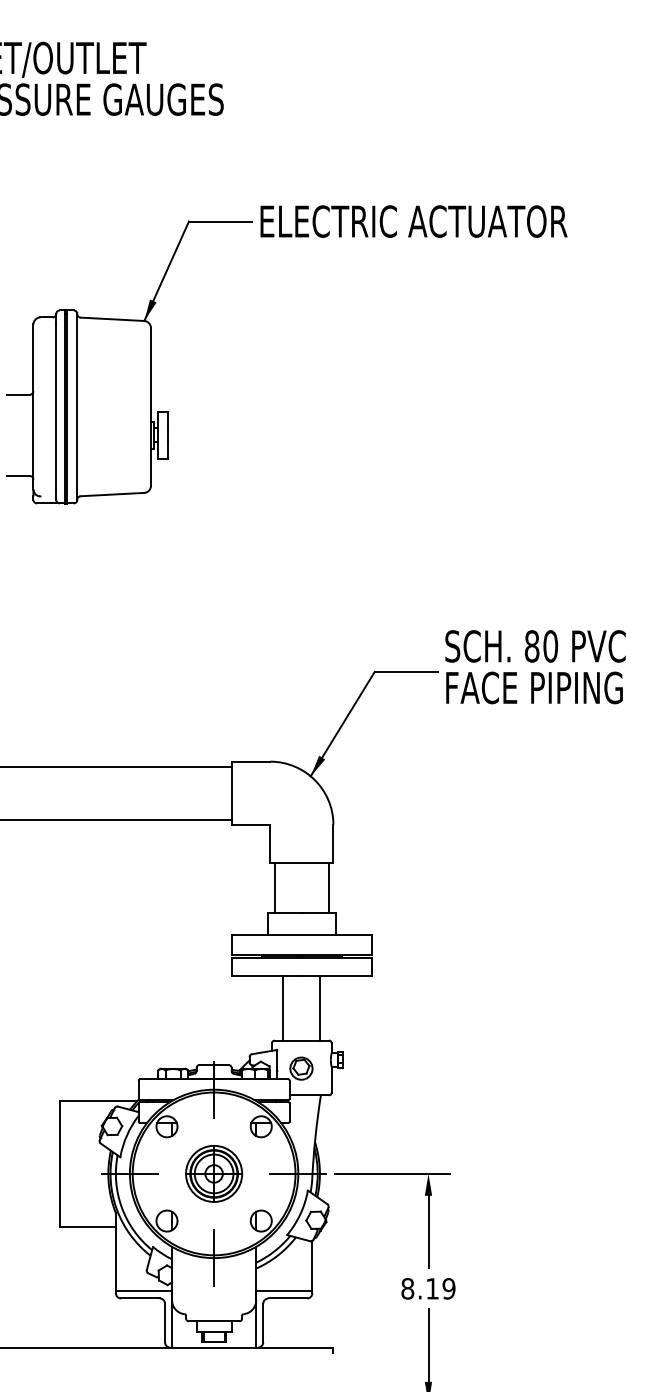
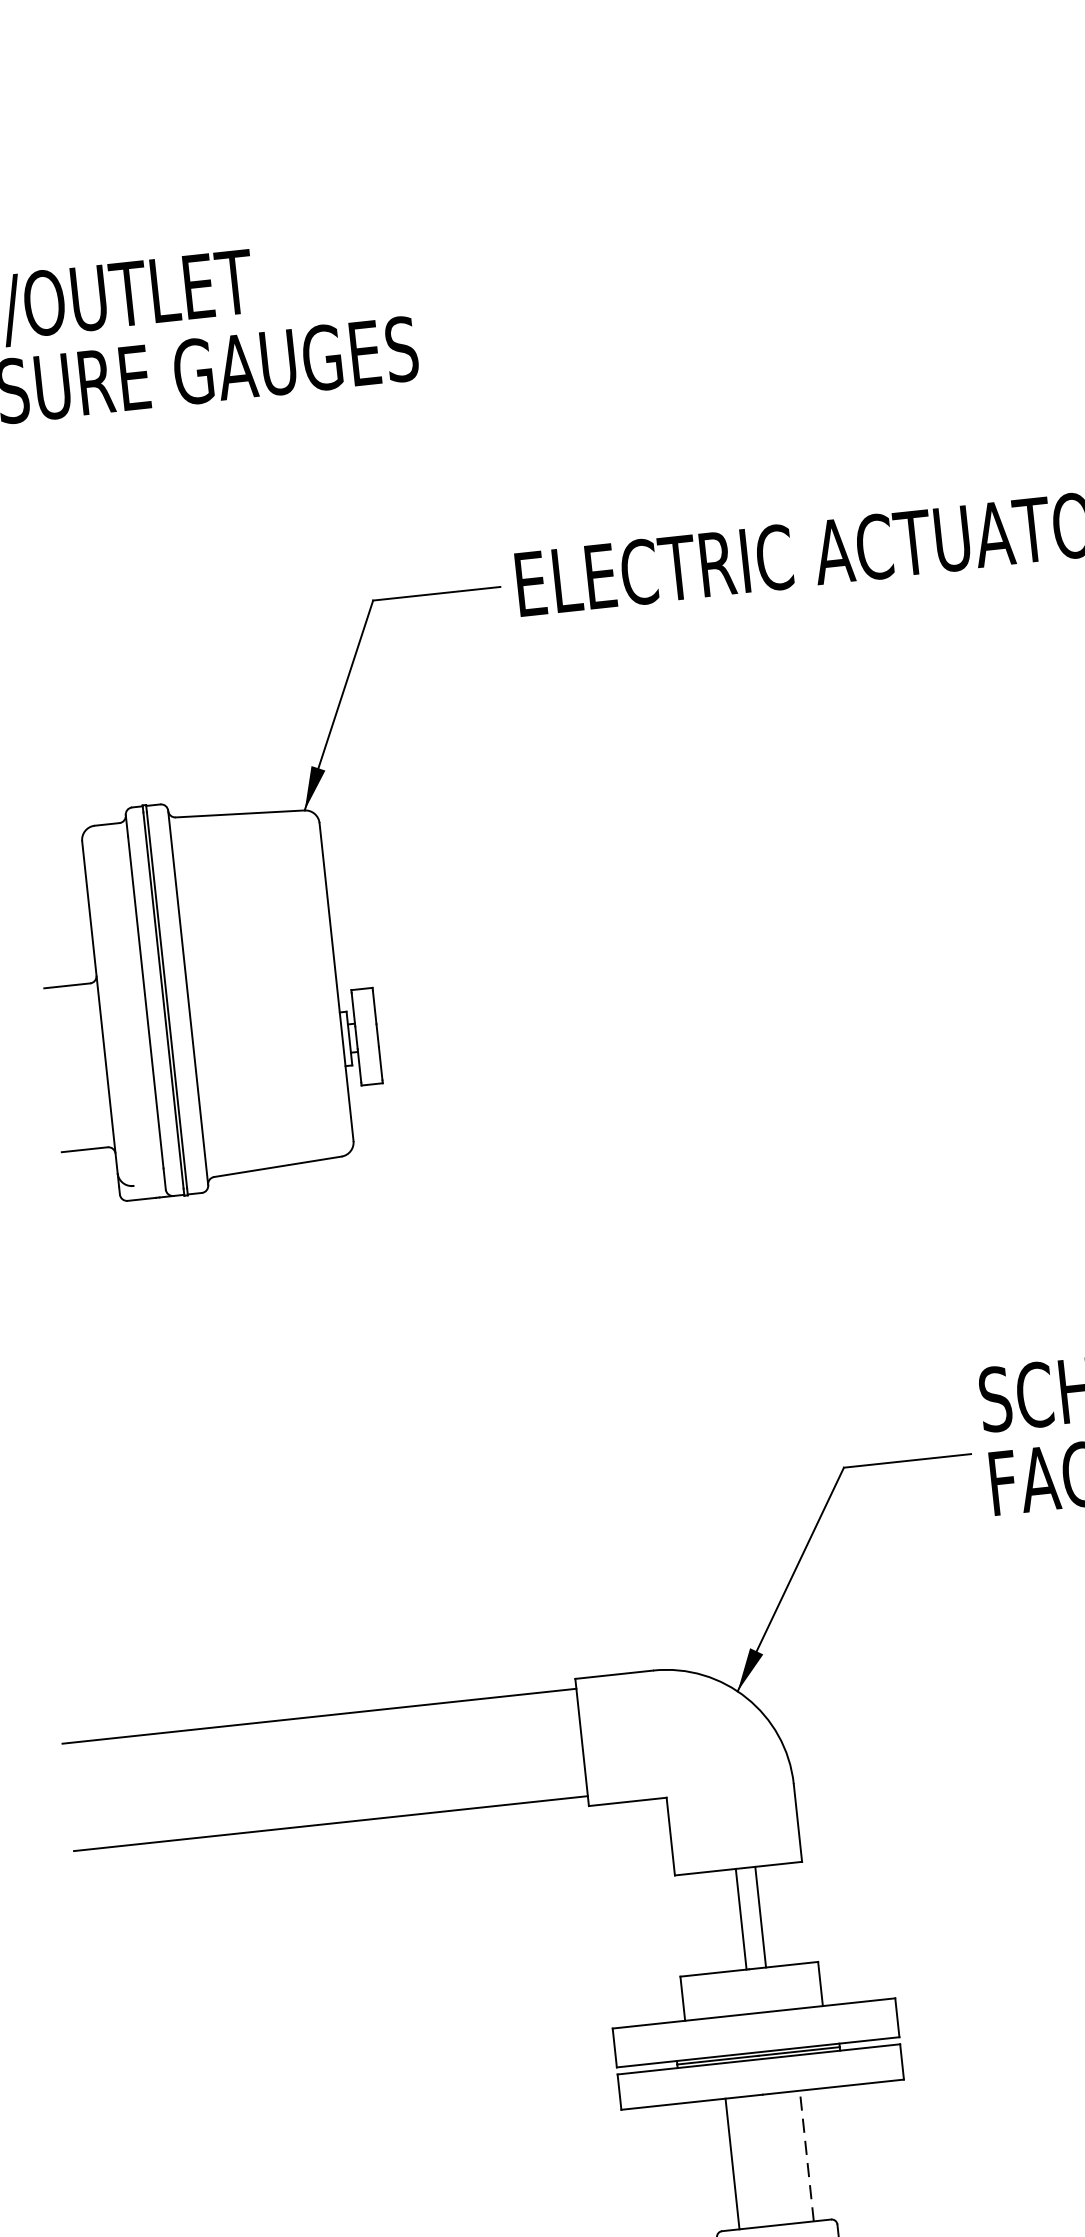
line: (275, 888) -> (761, 1917), moved
line: (328, 888) -> (741, 1919), moved
line: (320, 1007) -> (807, 2154), solid -> dashed

